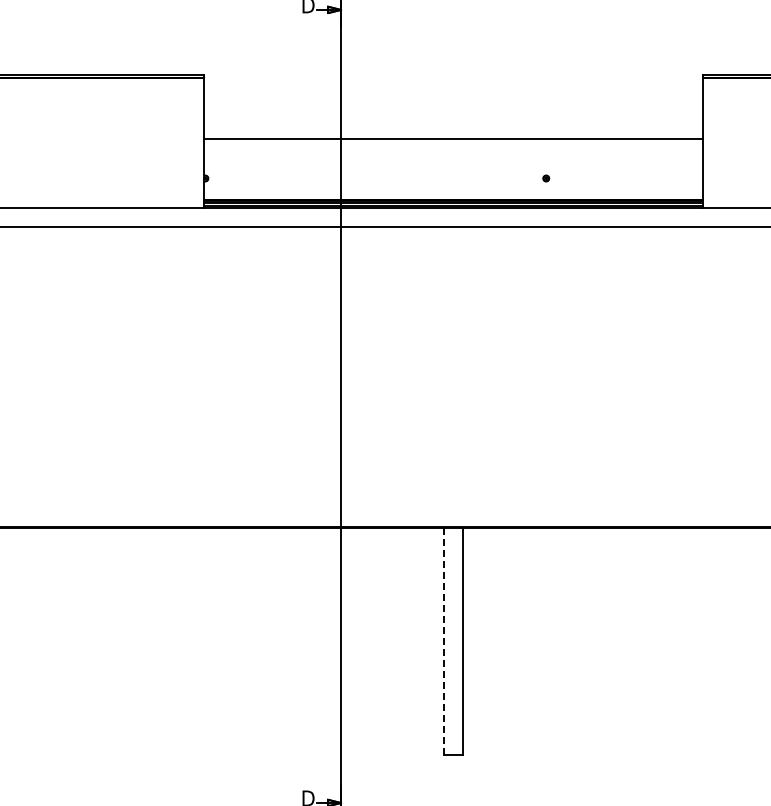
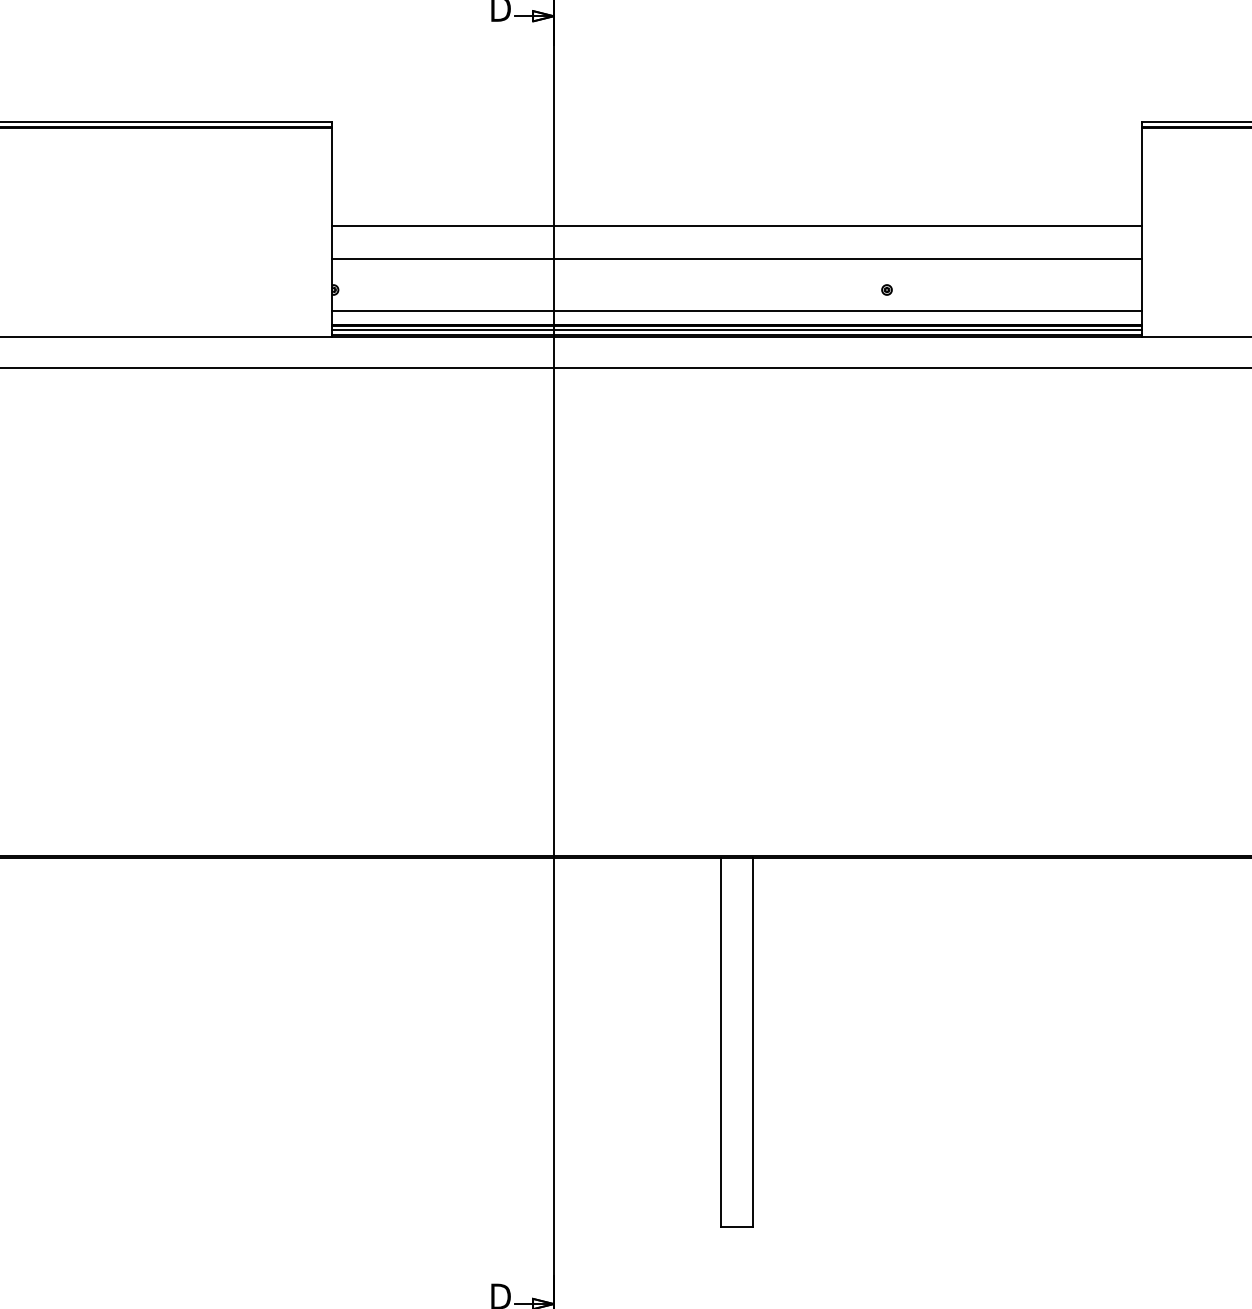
line: (453, 159) -> (736, 259), added
line: (453, 191) -> (736, 311), added
line: (444, 641) -> (721, 1041), dashed -> solid

